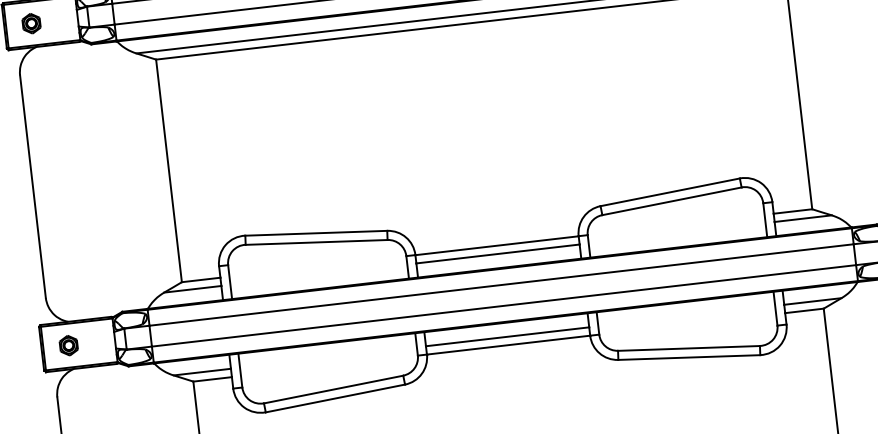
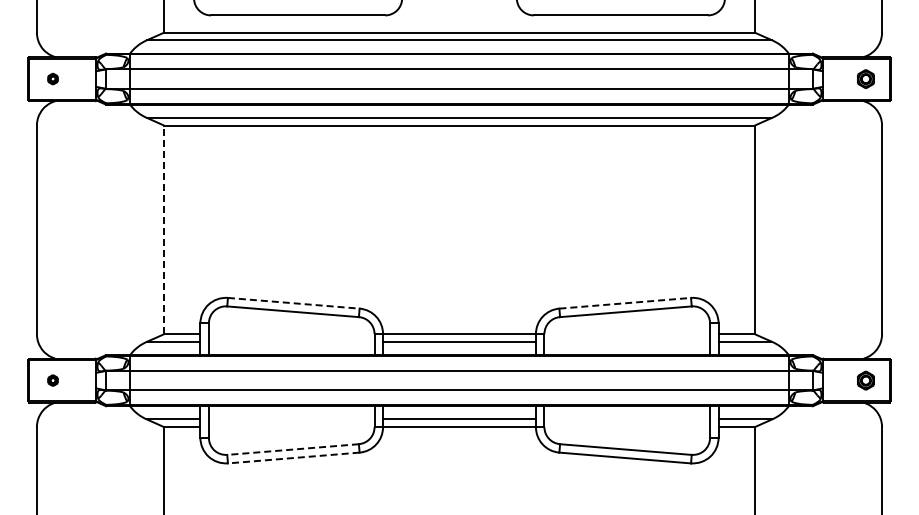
part: (30, 23) -> (52, 78), size x0.6
line: (169, 170) -> (164, 229), solid -> dashed
line: (670, 192) -> (625, 303), solid -> dashed
line: (317, 233) -> (294, 303), solid -> dashed
part: (68, 345) -> (52, 380), size x0.6
line: (333, 389) -> (292, 449), solid -> dashed
line: (335, 399) -> (293, 458), solid -> dashed

